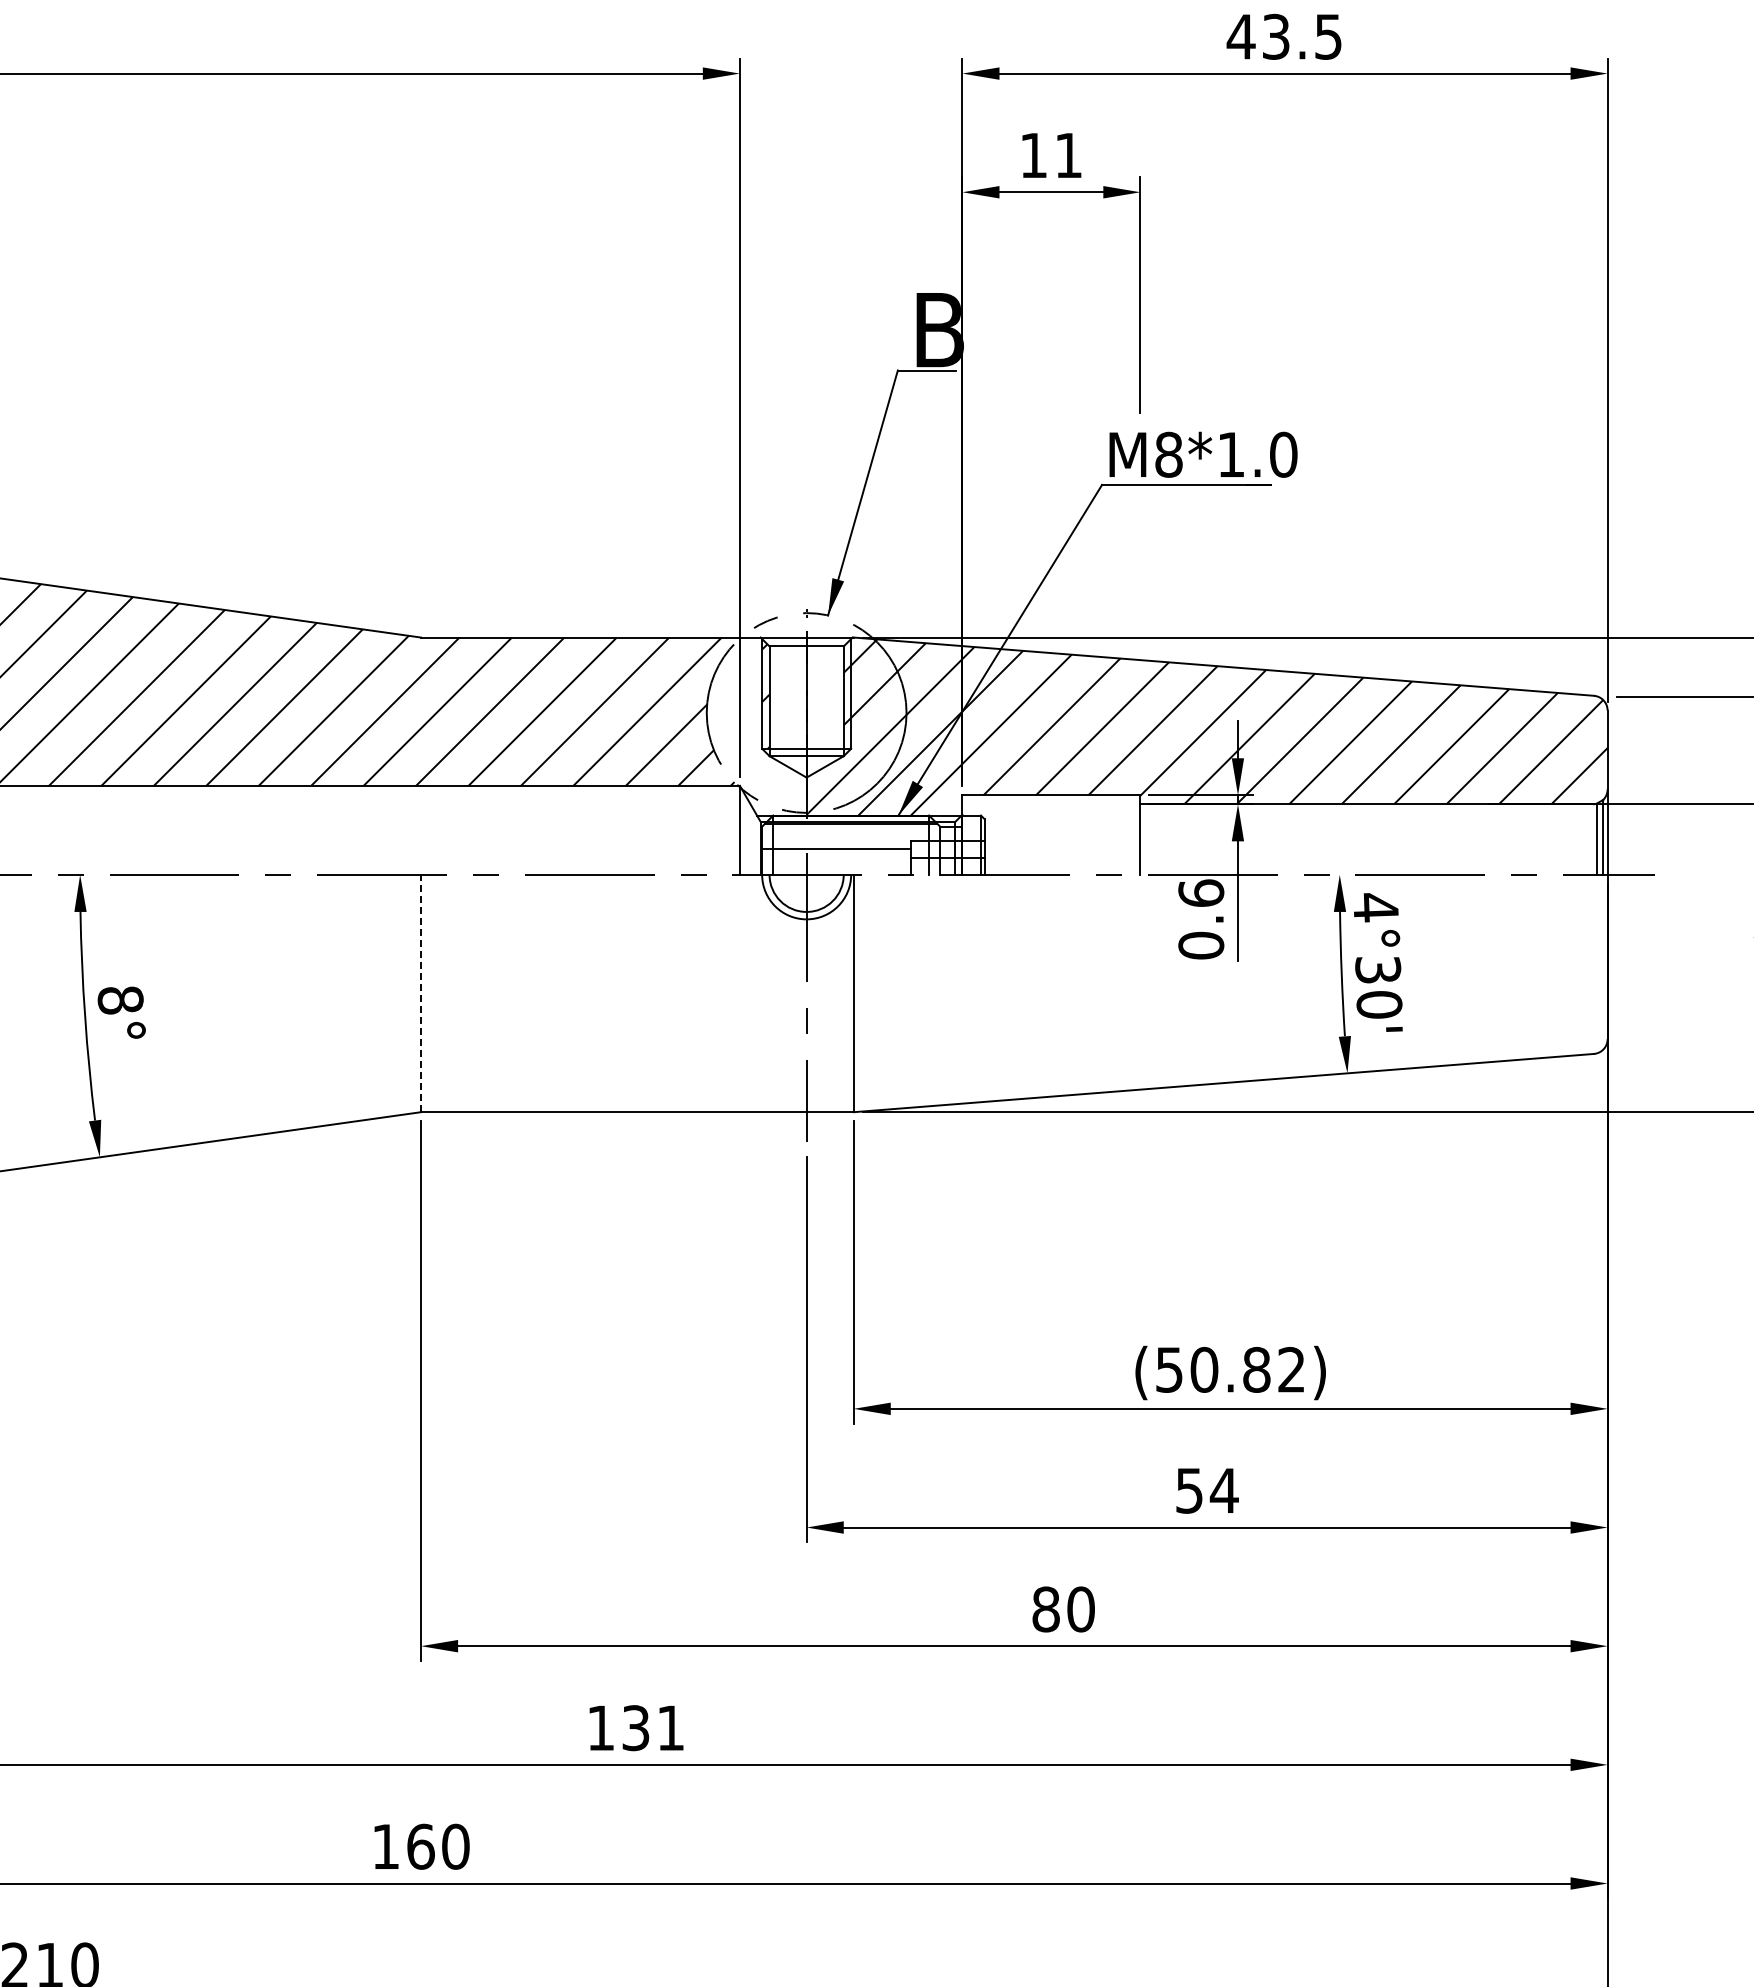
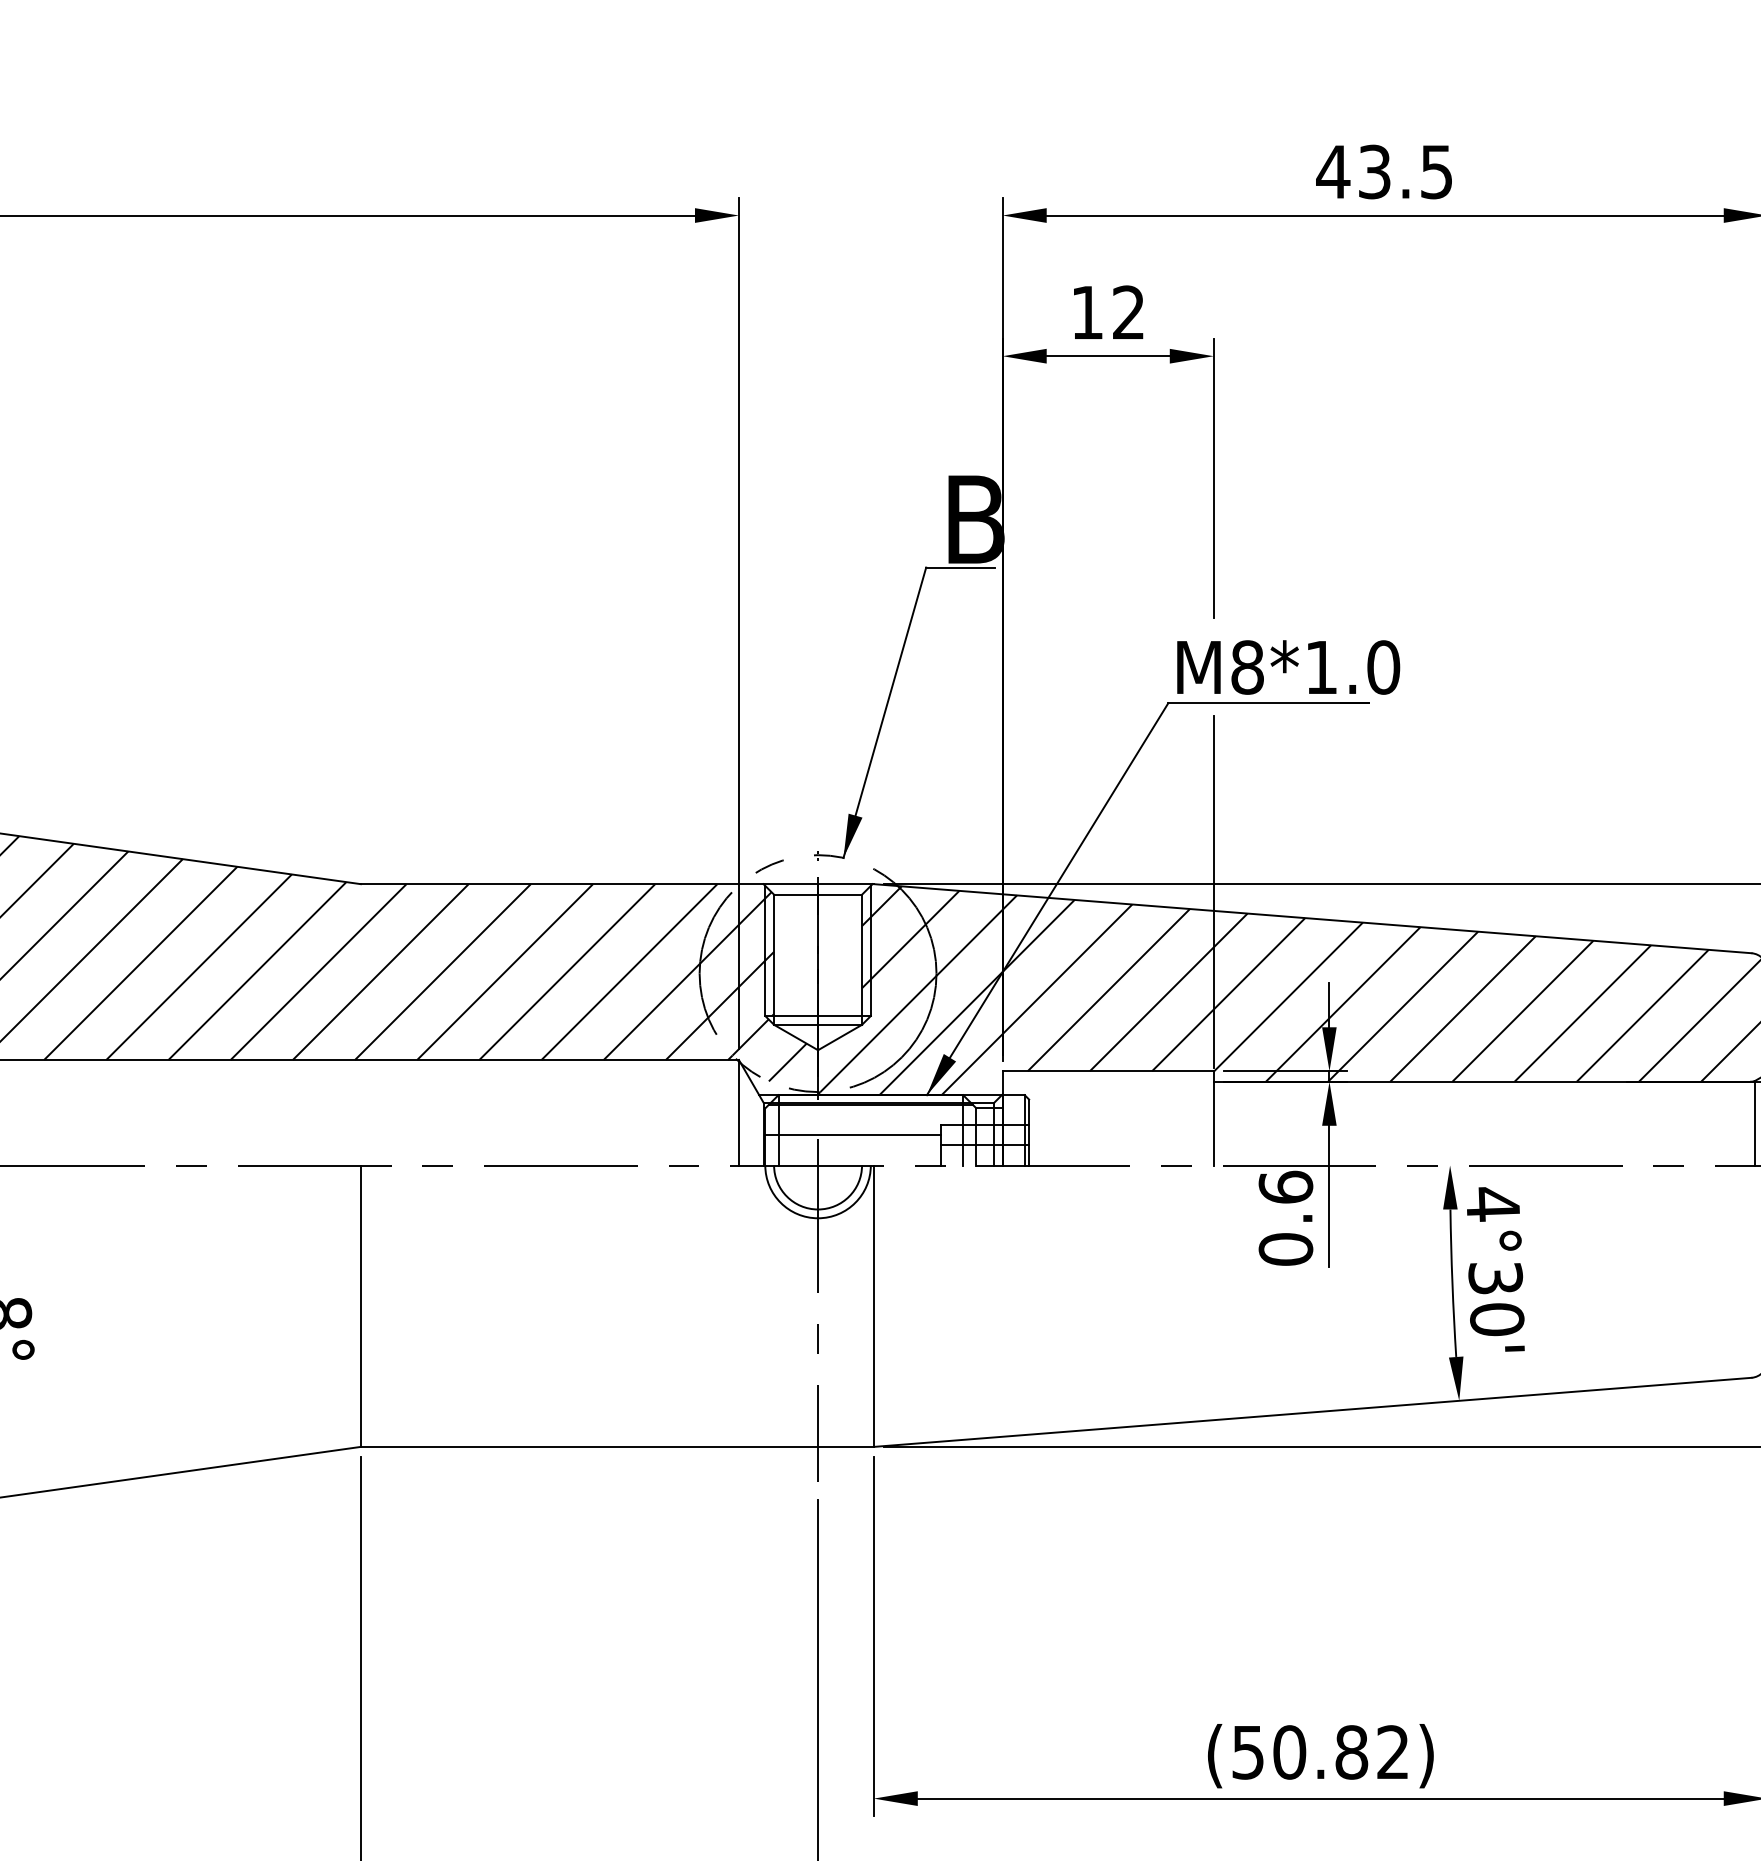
text: (1068, 154) -> (1128, 311), 11 -> 12
line: (1140, 644) -> (1213, 892), added
hatch: (752, 726) -> (753, 989), added
line: (421, 993) -> (361, 1306), dashed -> solid

